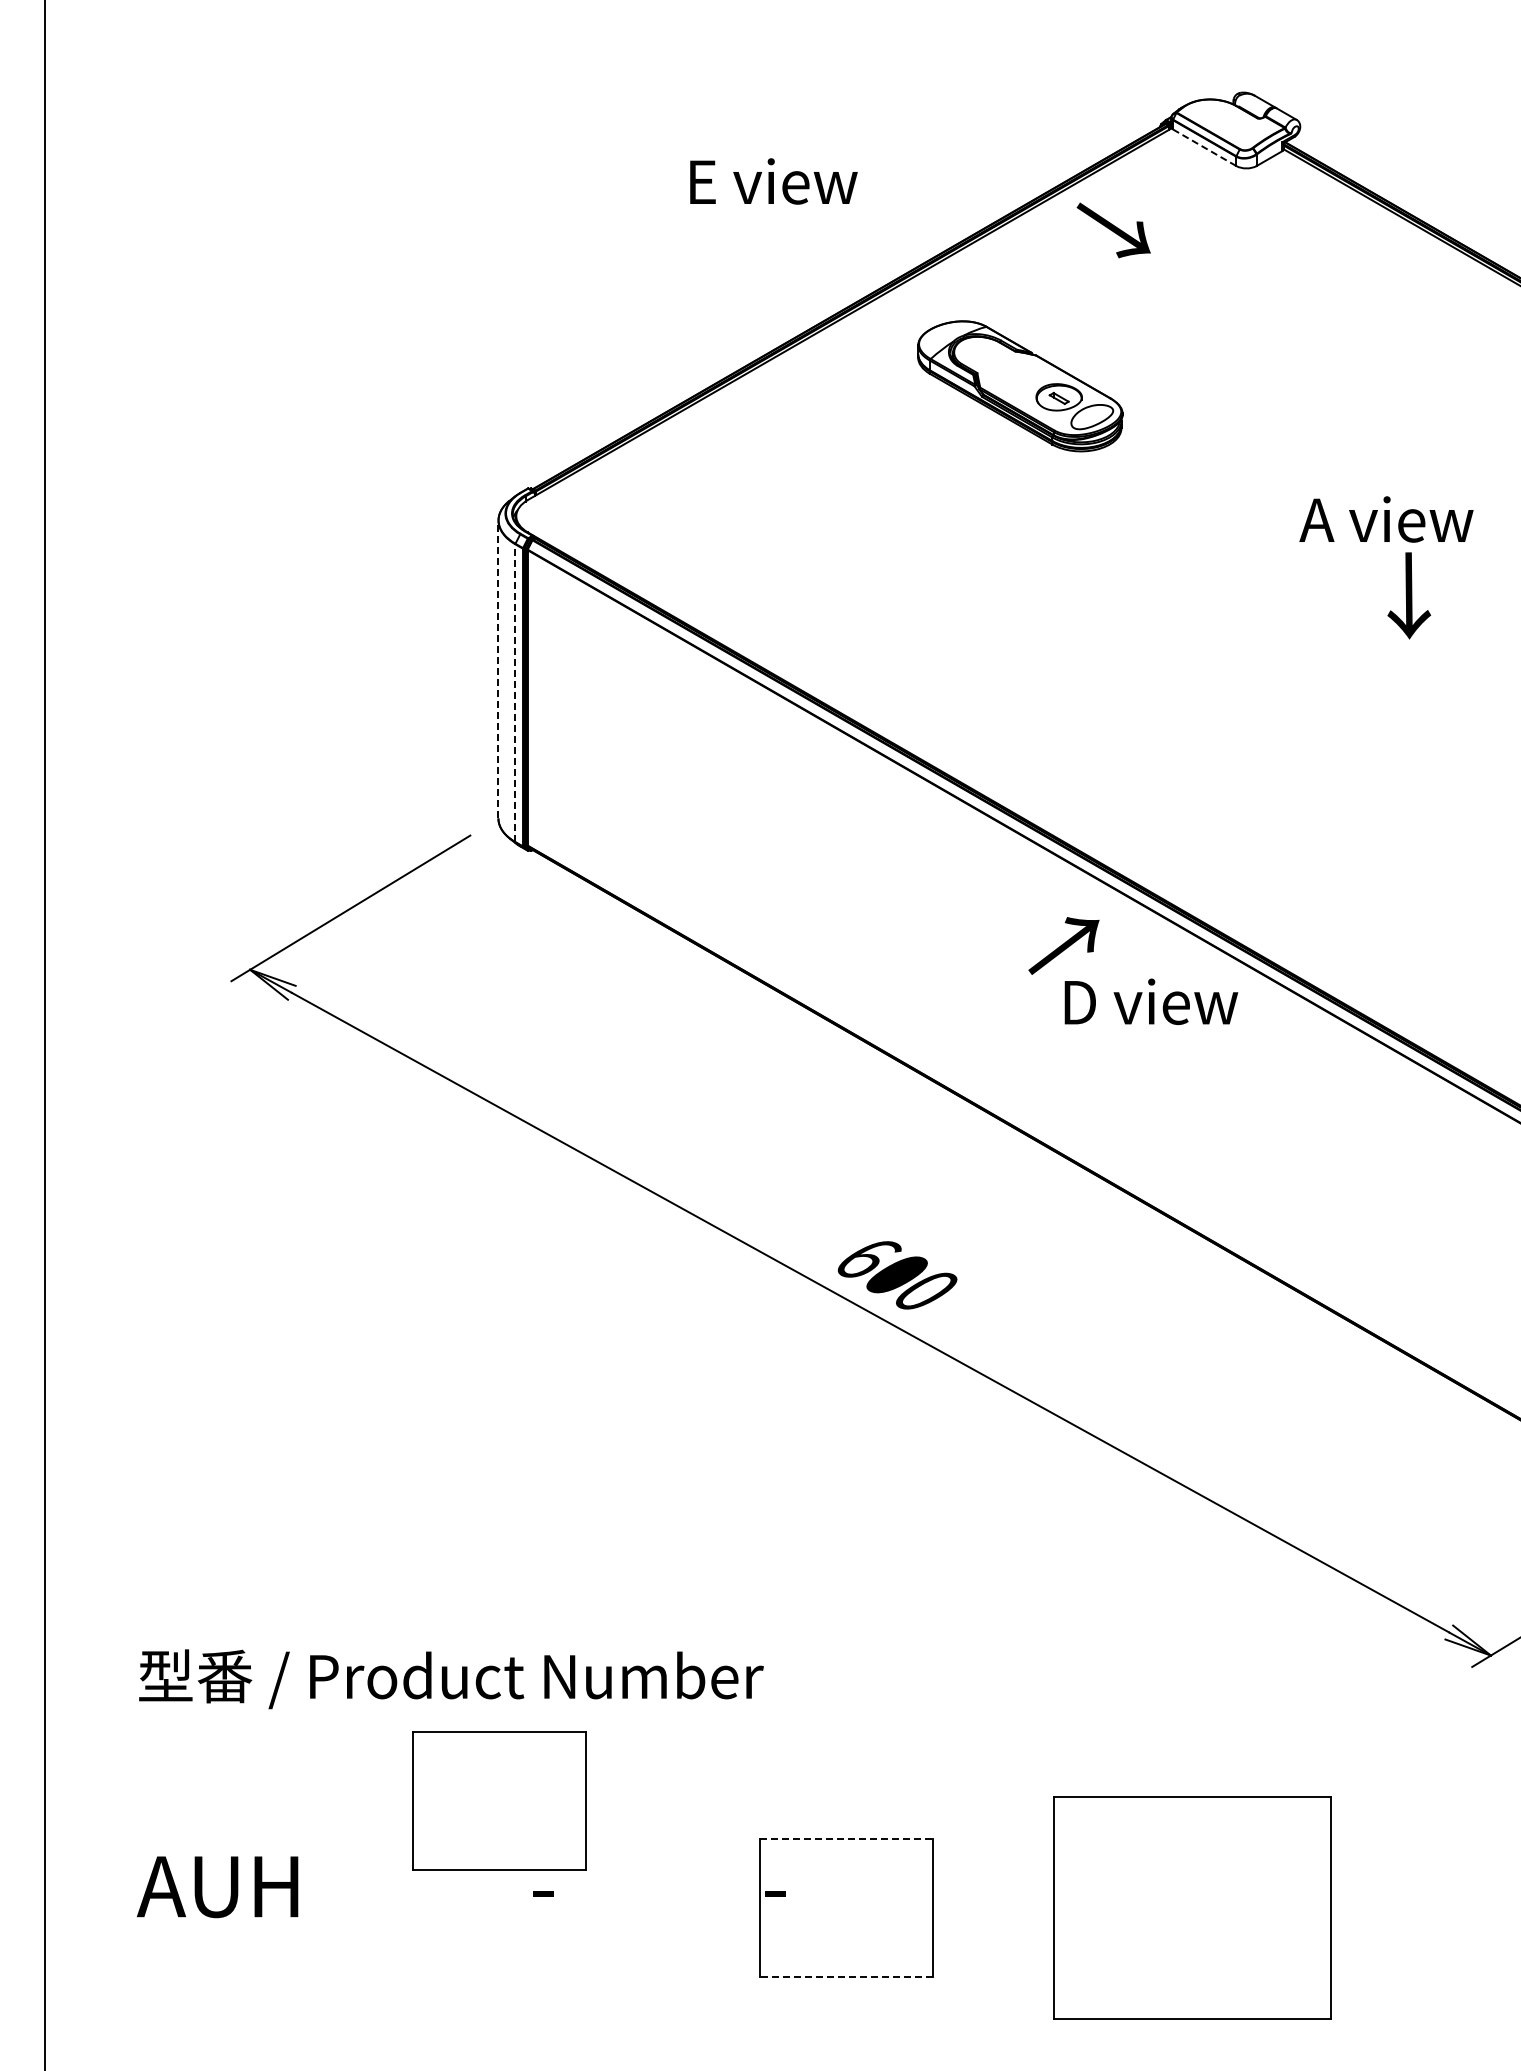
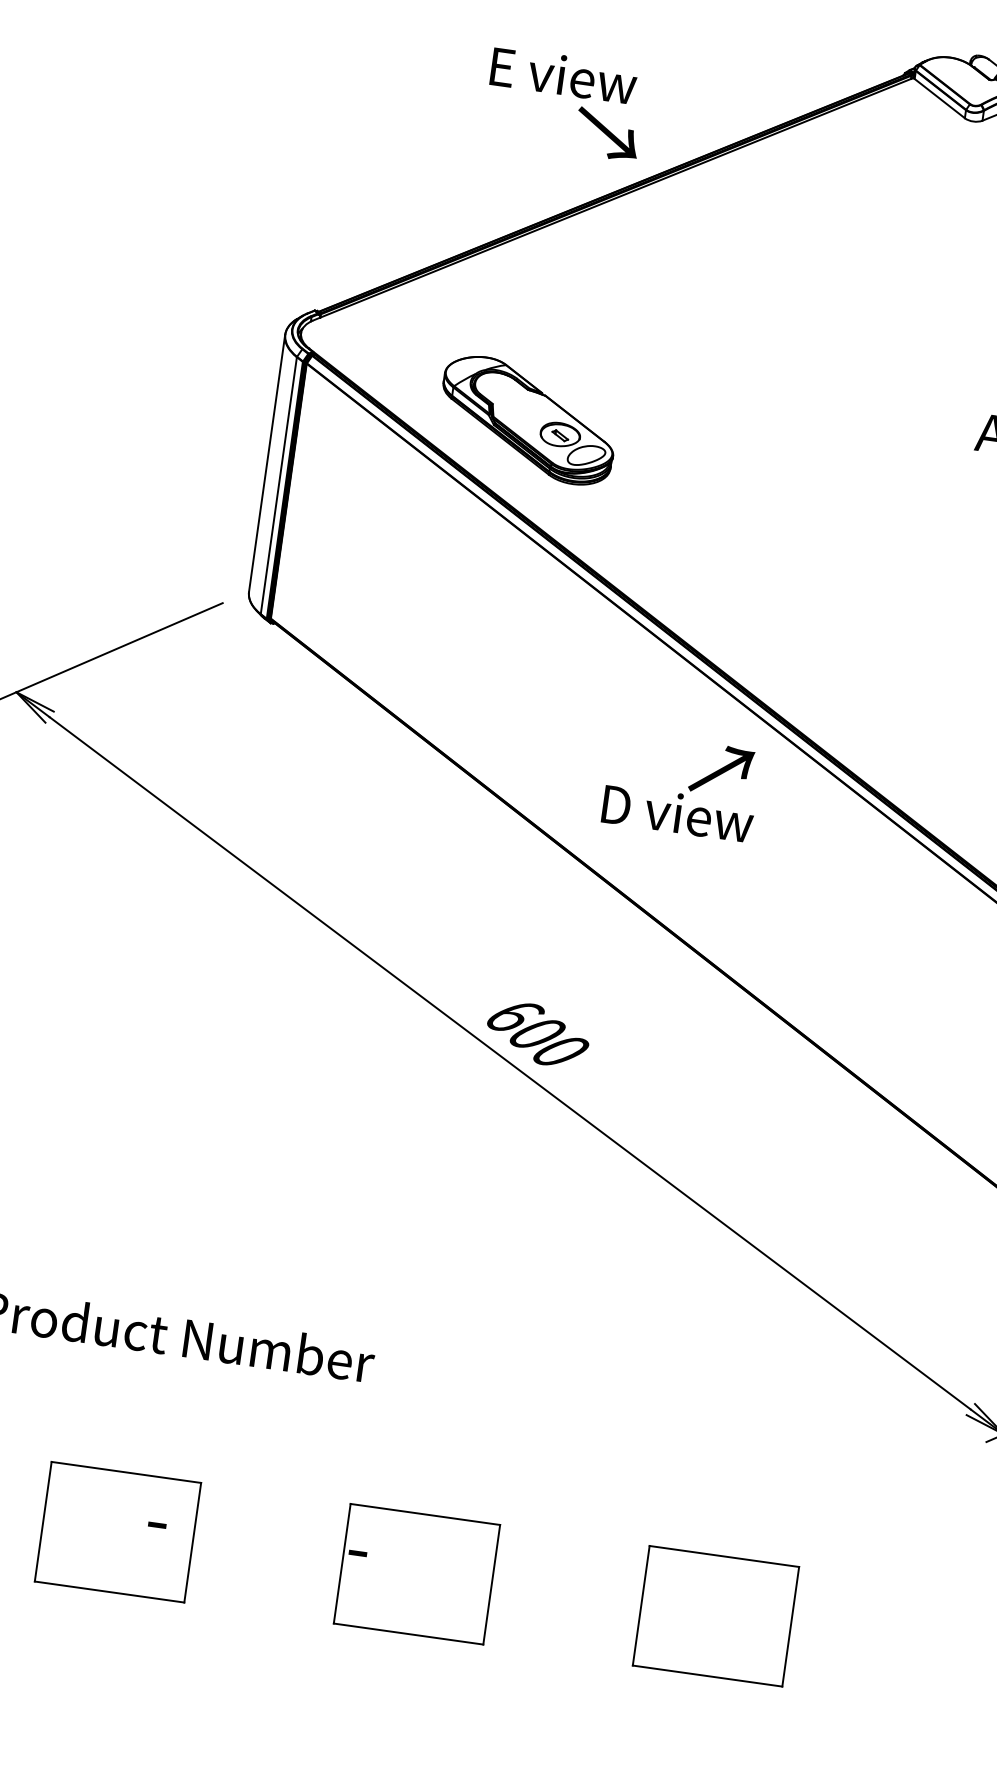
line: (1204, 147) -> (939, 98), dashed -> solid
text: (1113, 230) -> (607, 134), moved
part: (1020, 386) -> (528, 420), moved
line: (498, 669) -> (267, 463), dashed -> solid
line: (515, 693) -> (278, 485), dashed -> solid
text: (1151, 1001) -> (678, 813), moved
part: (499, 1800) -> (117, 1531), moved
line: (846, 1838) -> (425, 1514), dashed -> solid
part: (1192, 1907) -> (715, 1615), size x0.62
line: (846, 1977) -> (408, 1634), dashed -> solid

